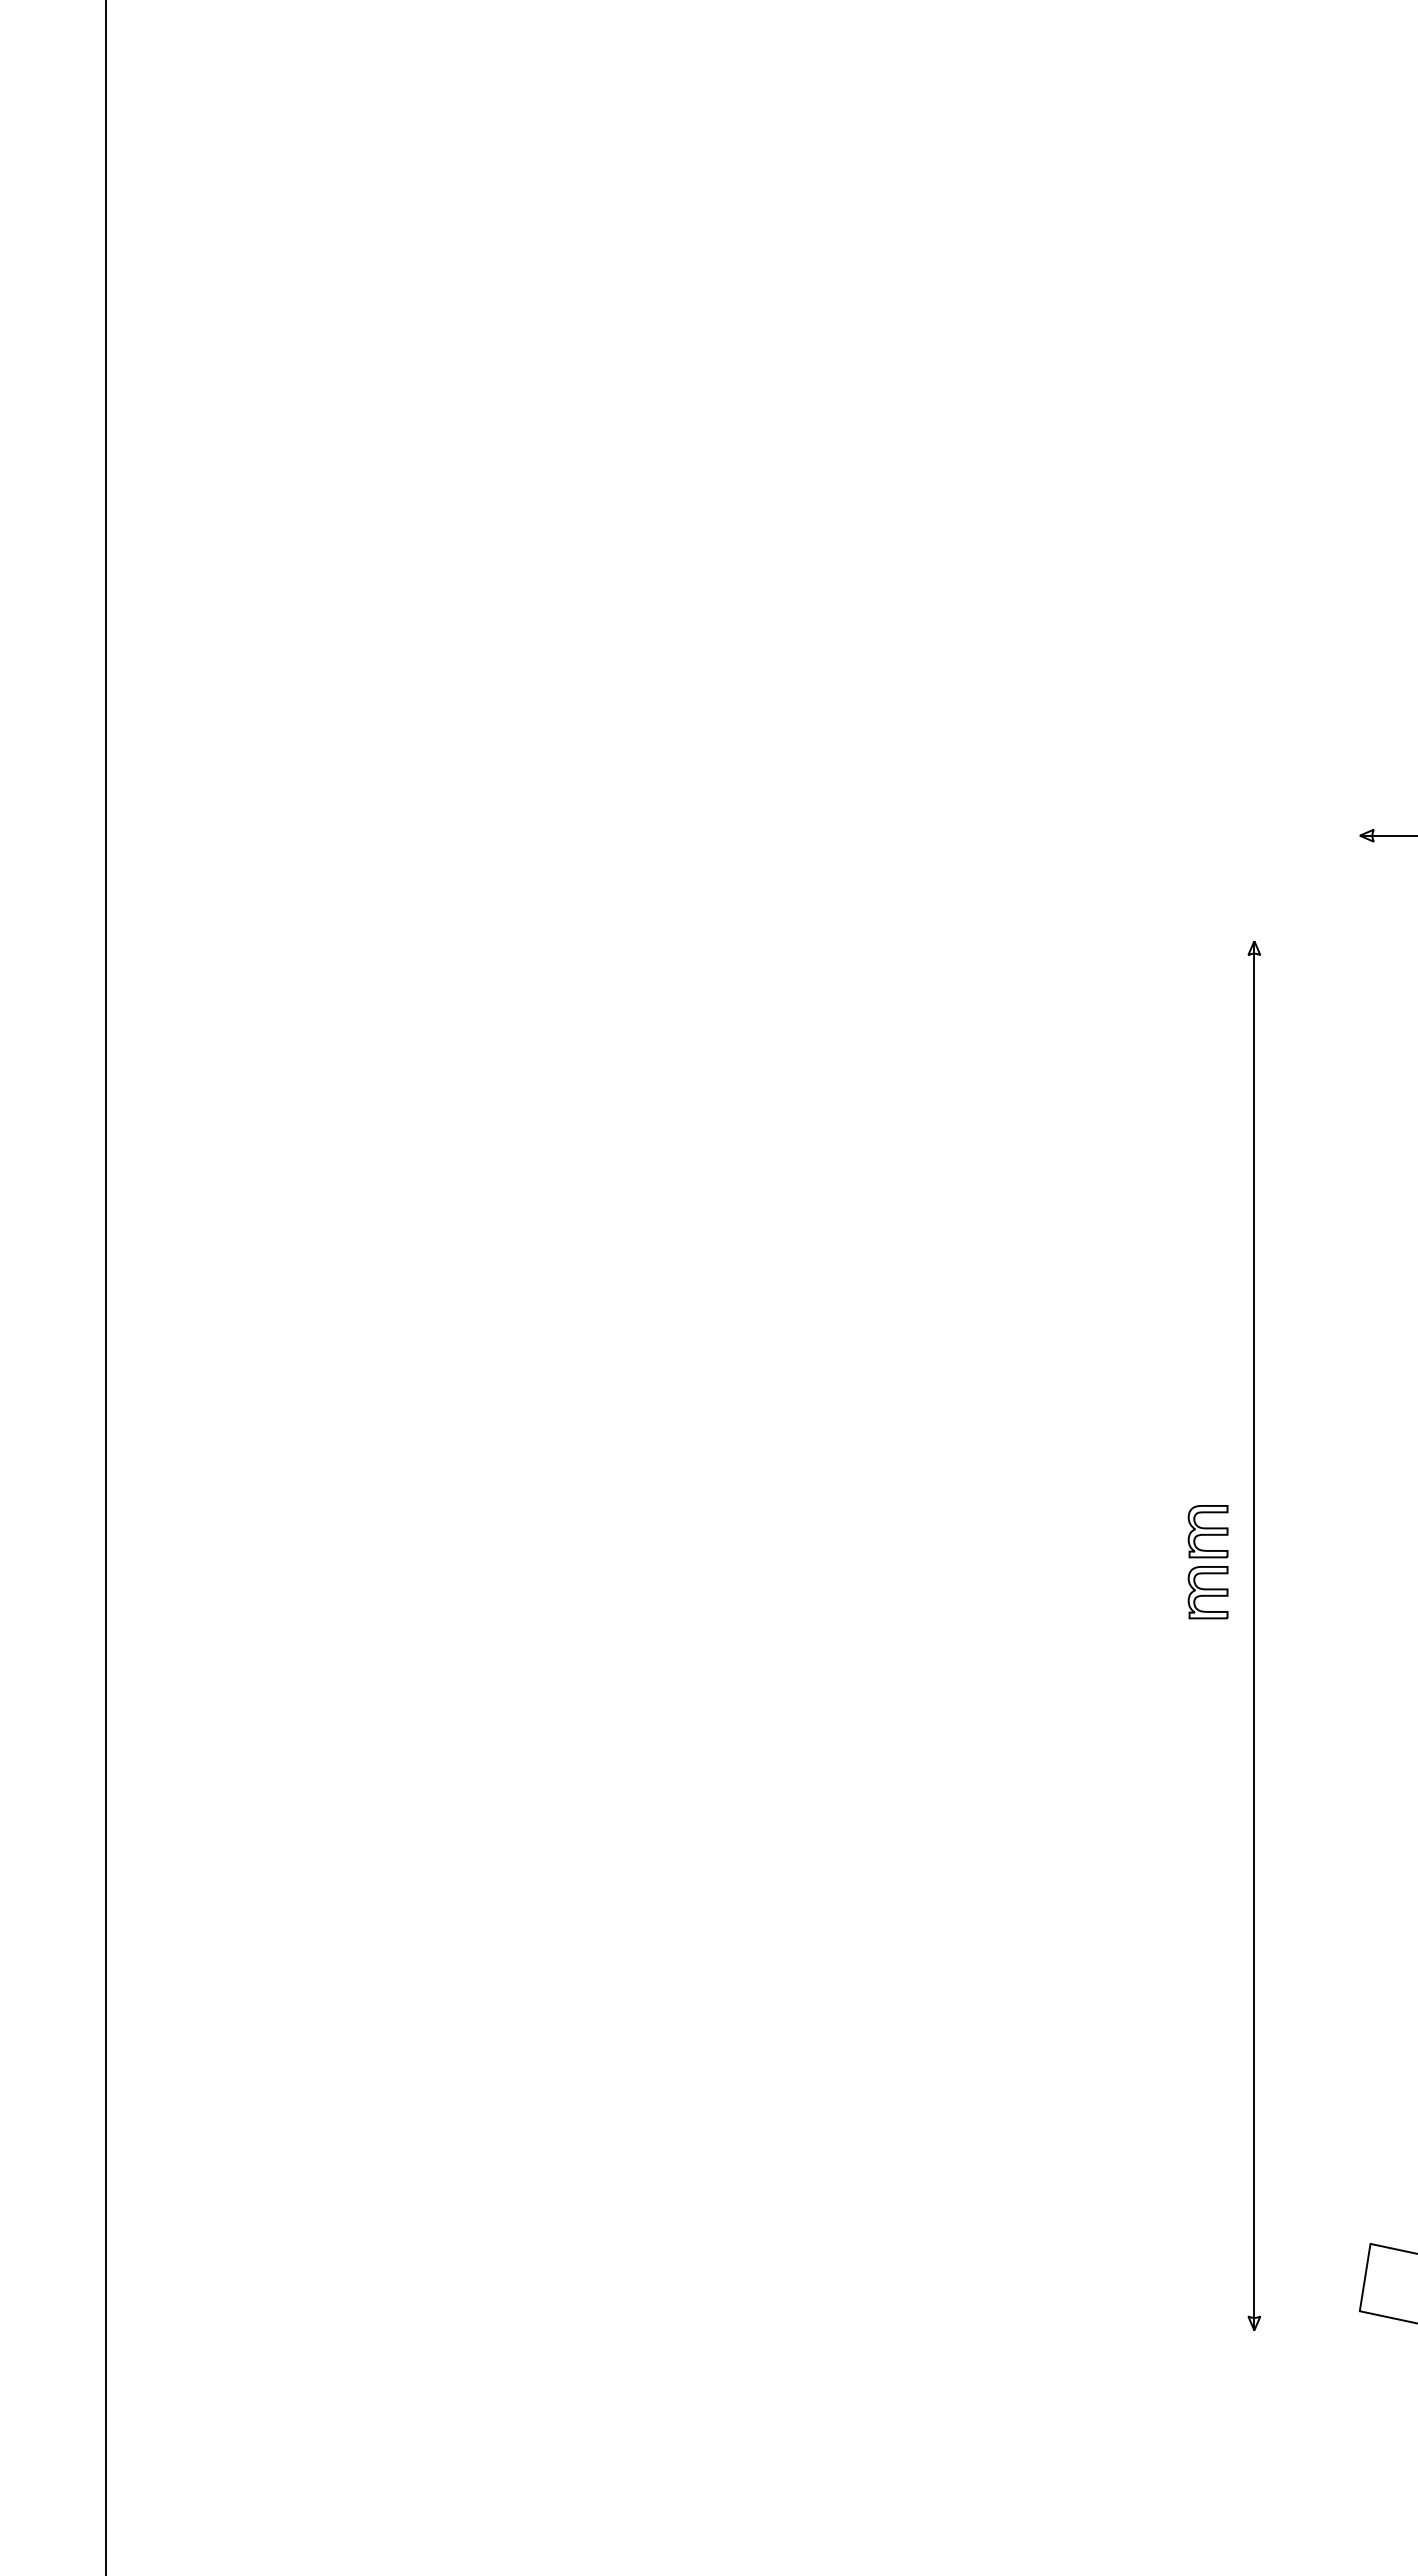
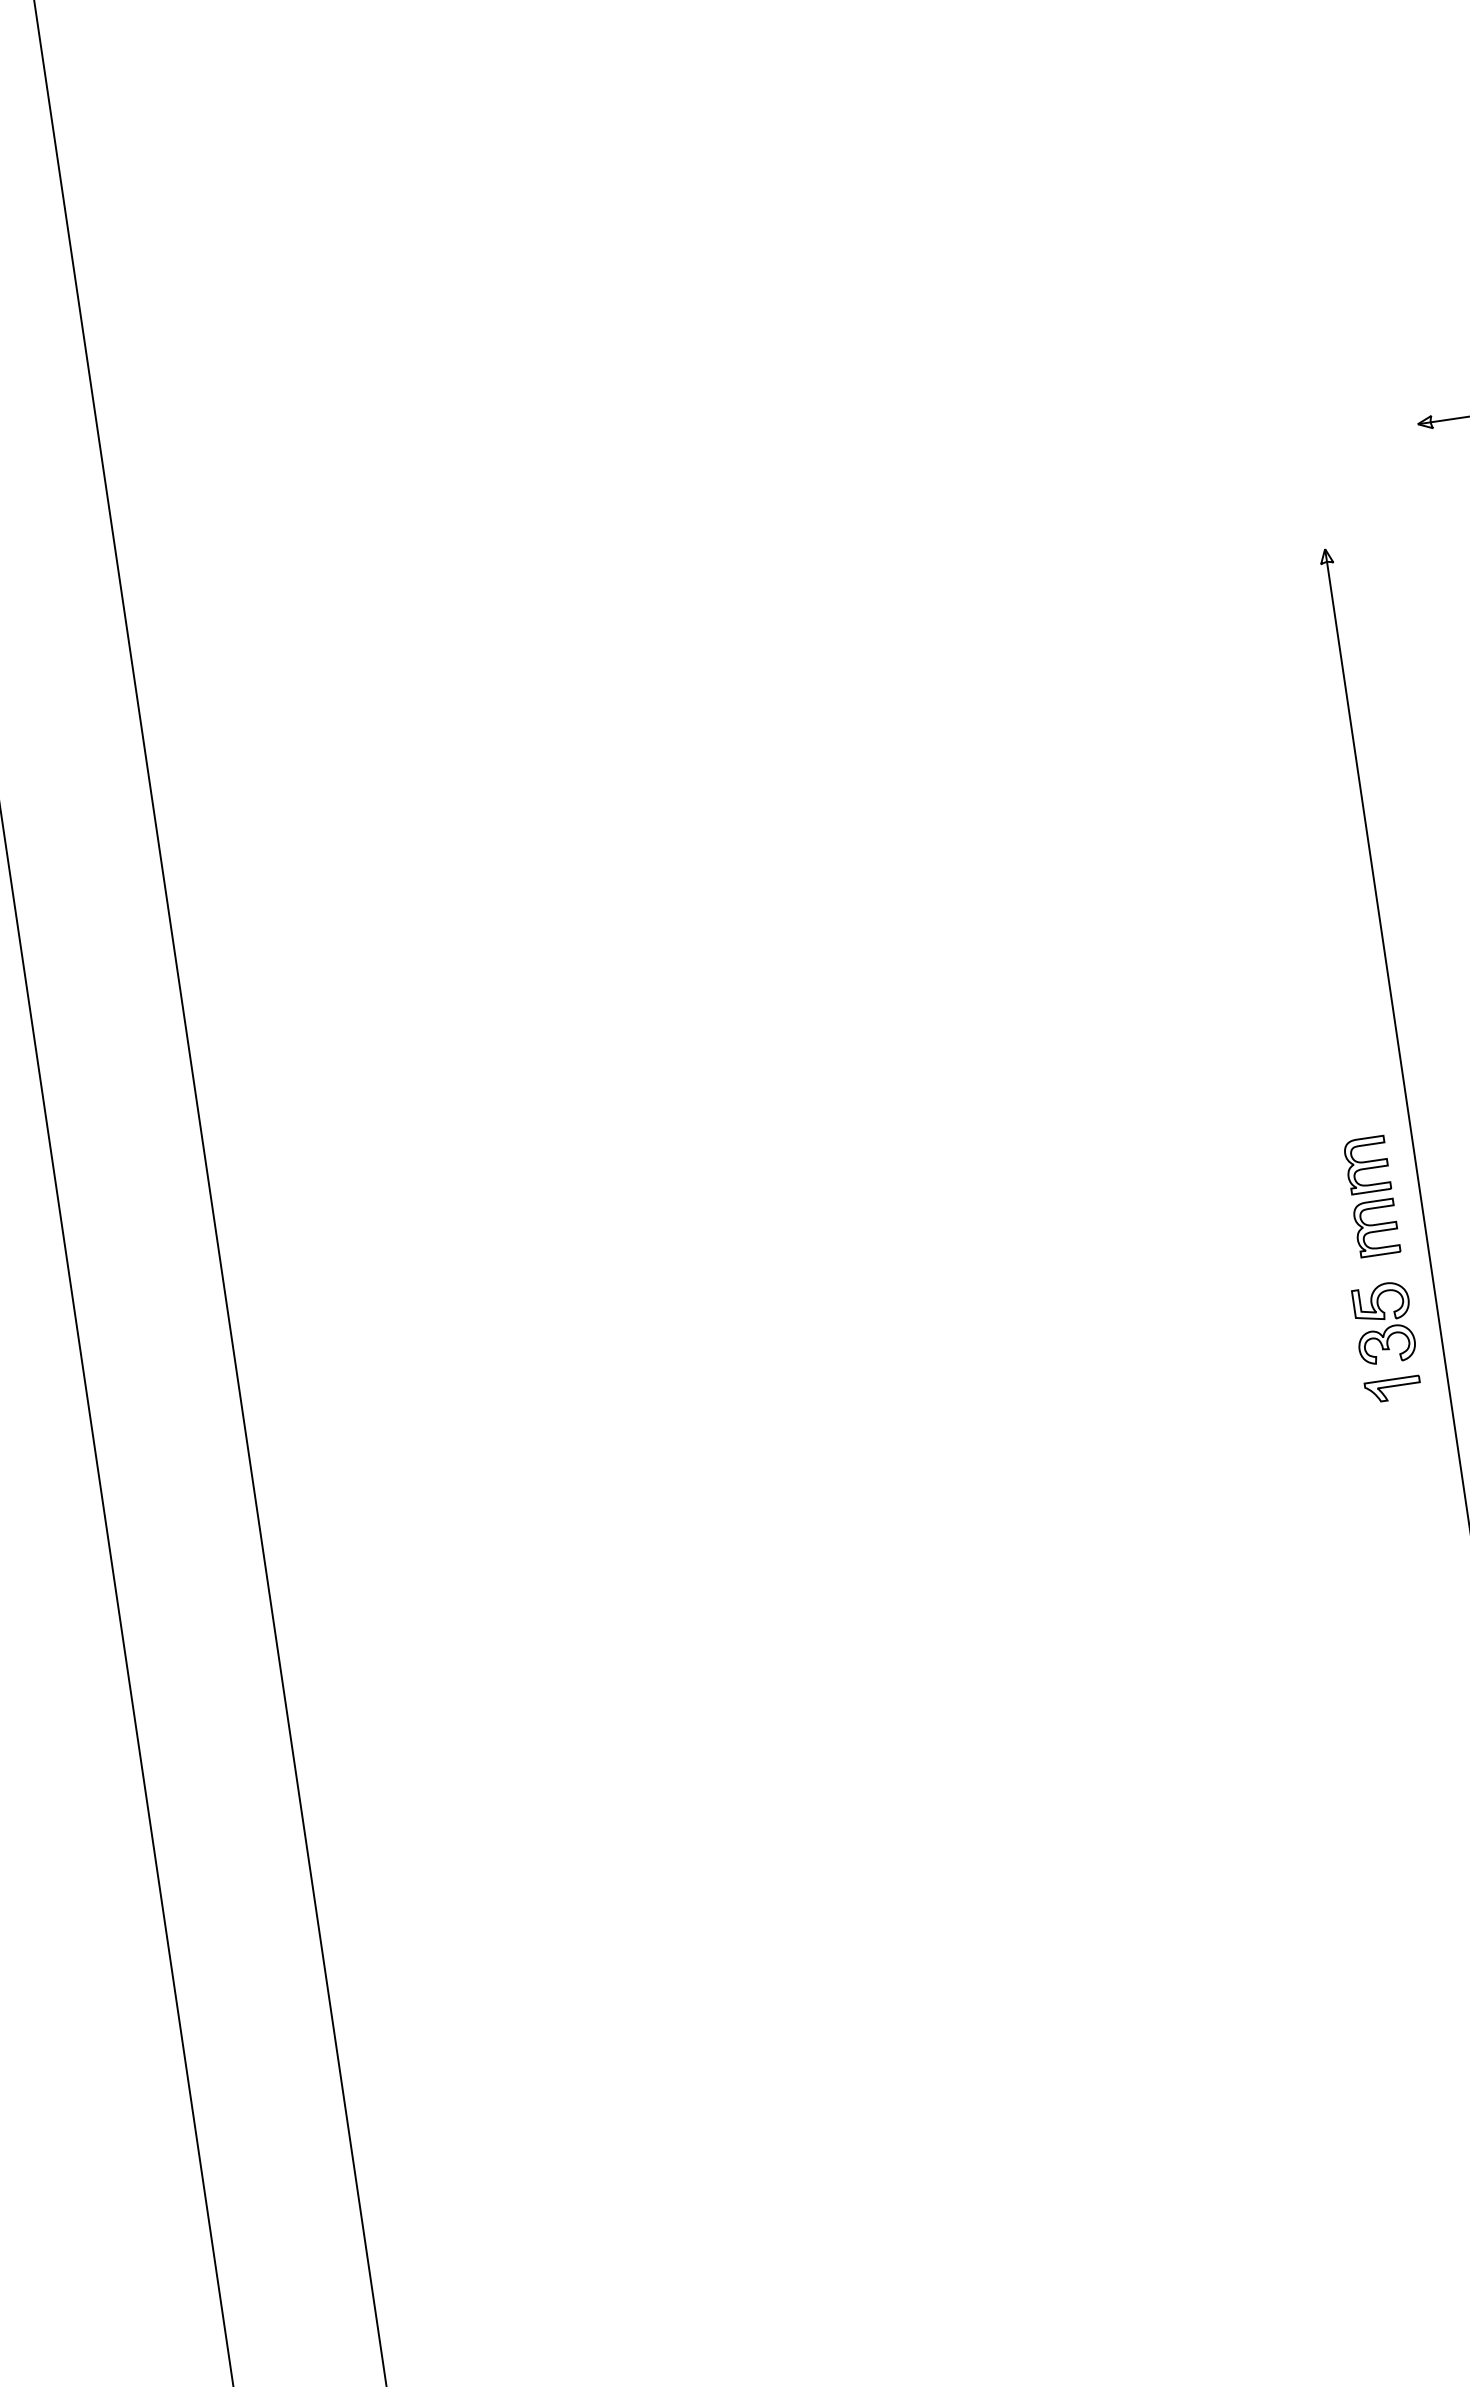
part: (1201, 1683) -> (1383, 1322), added
part: (1201, 1747) -> (1393, 1388), added

